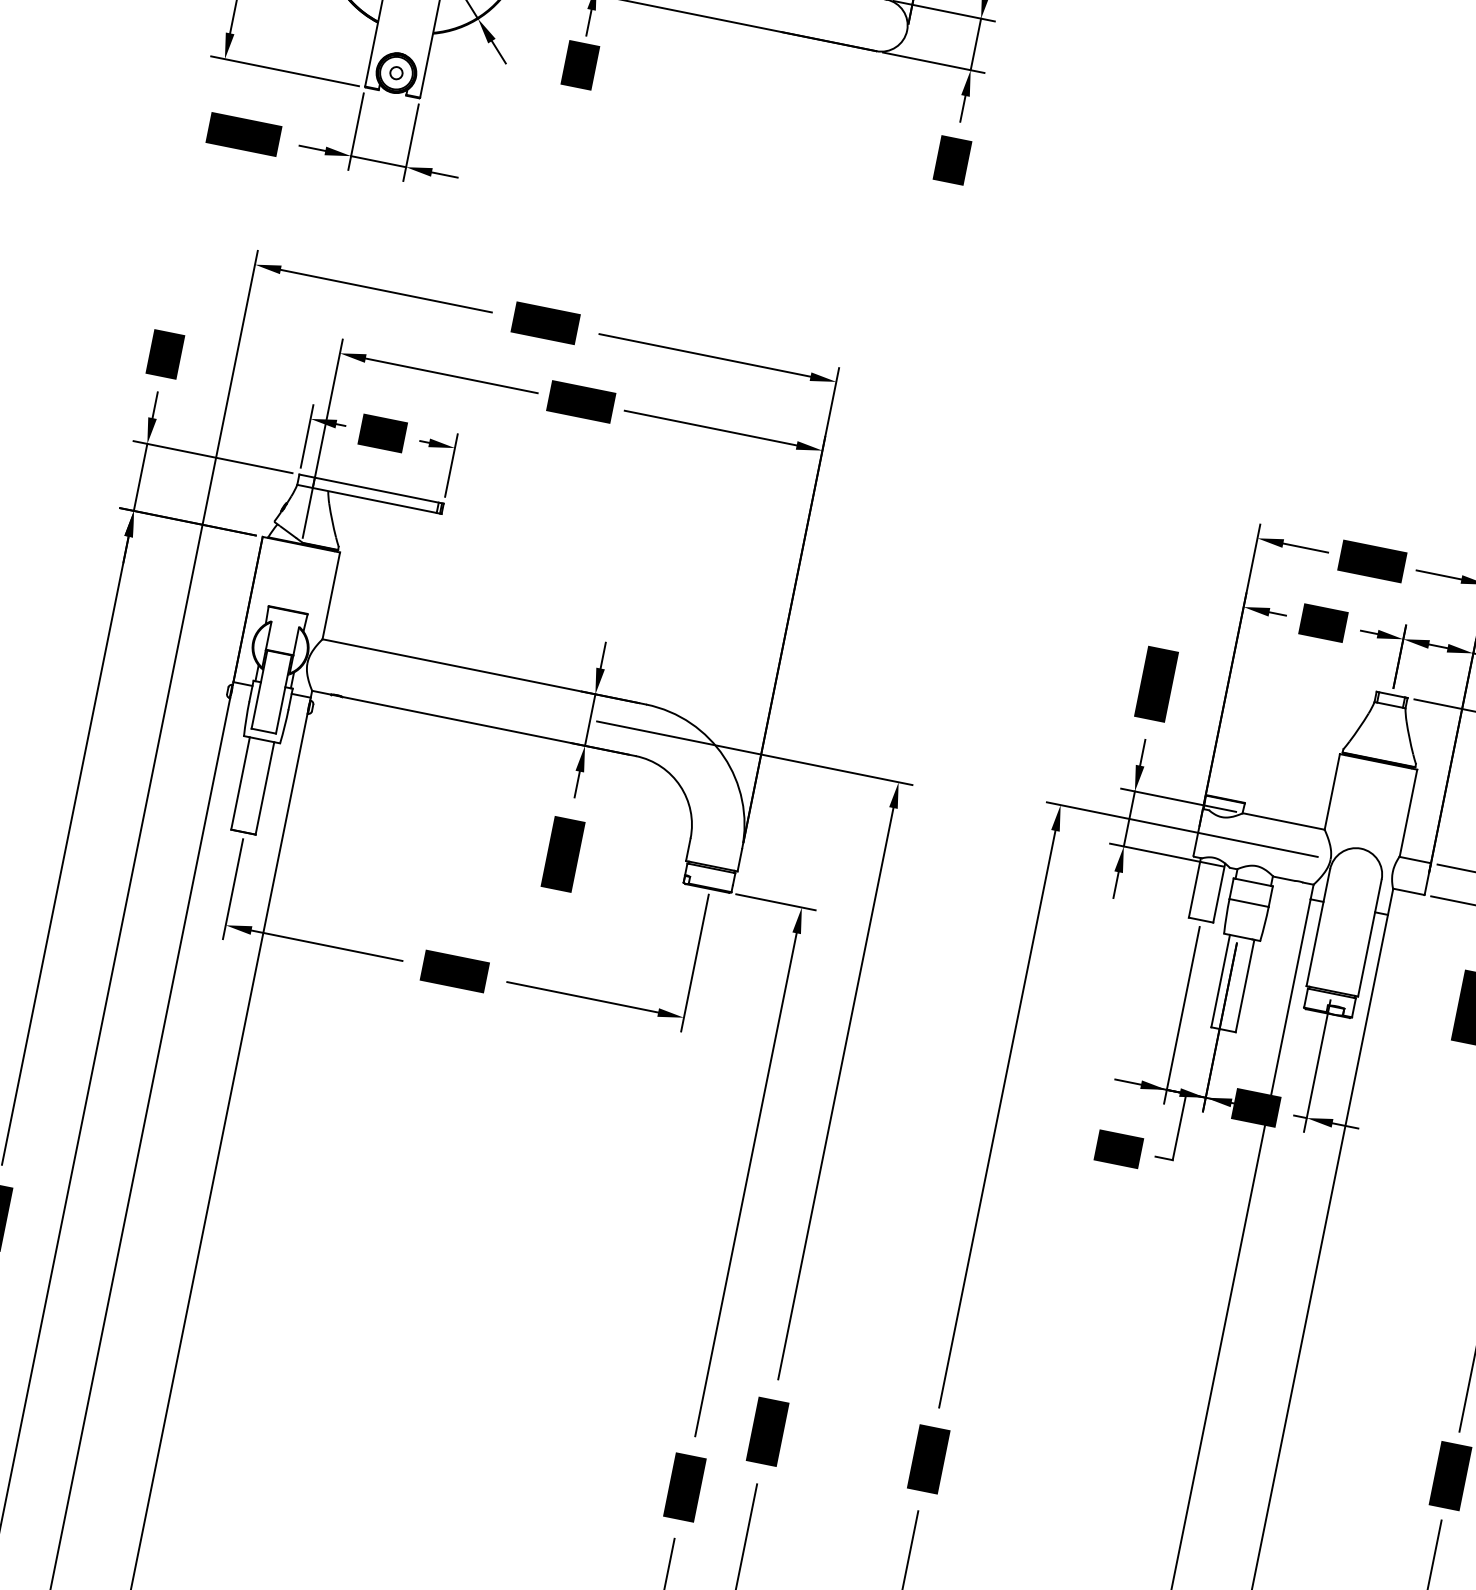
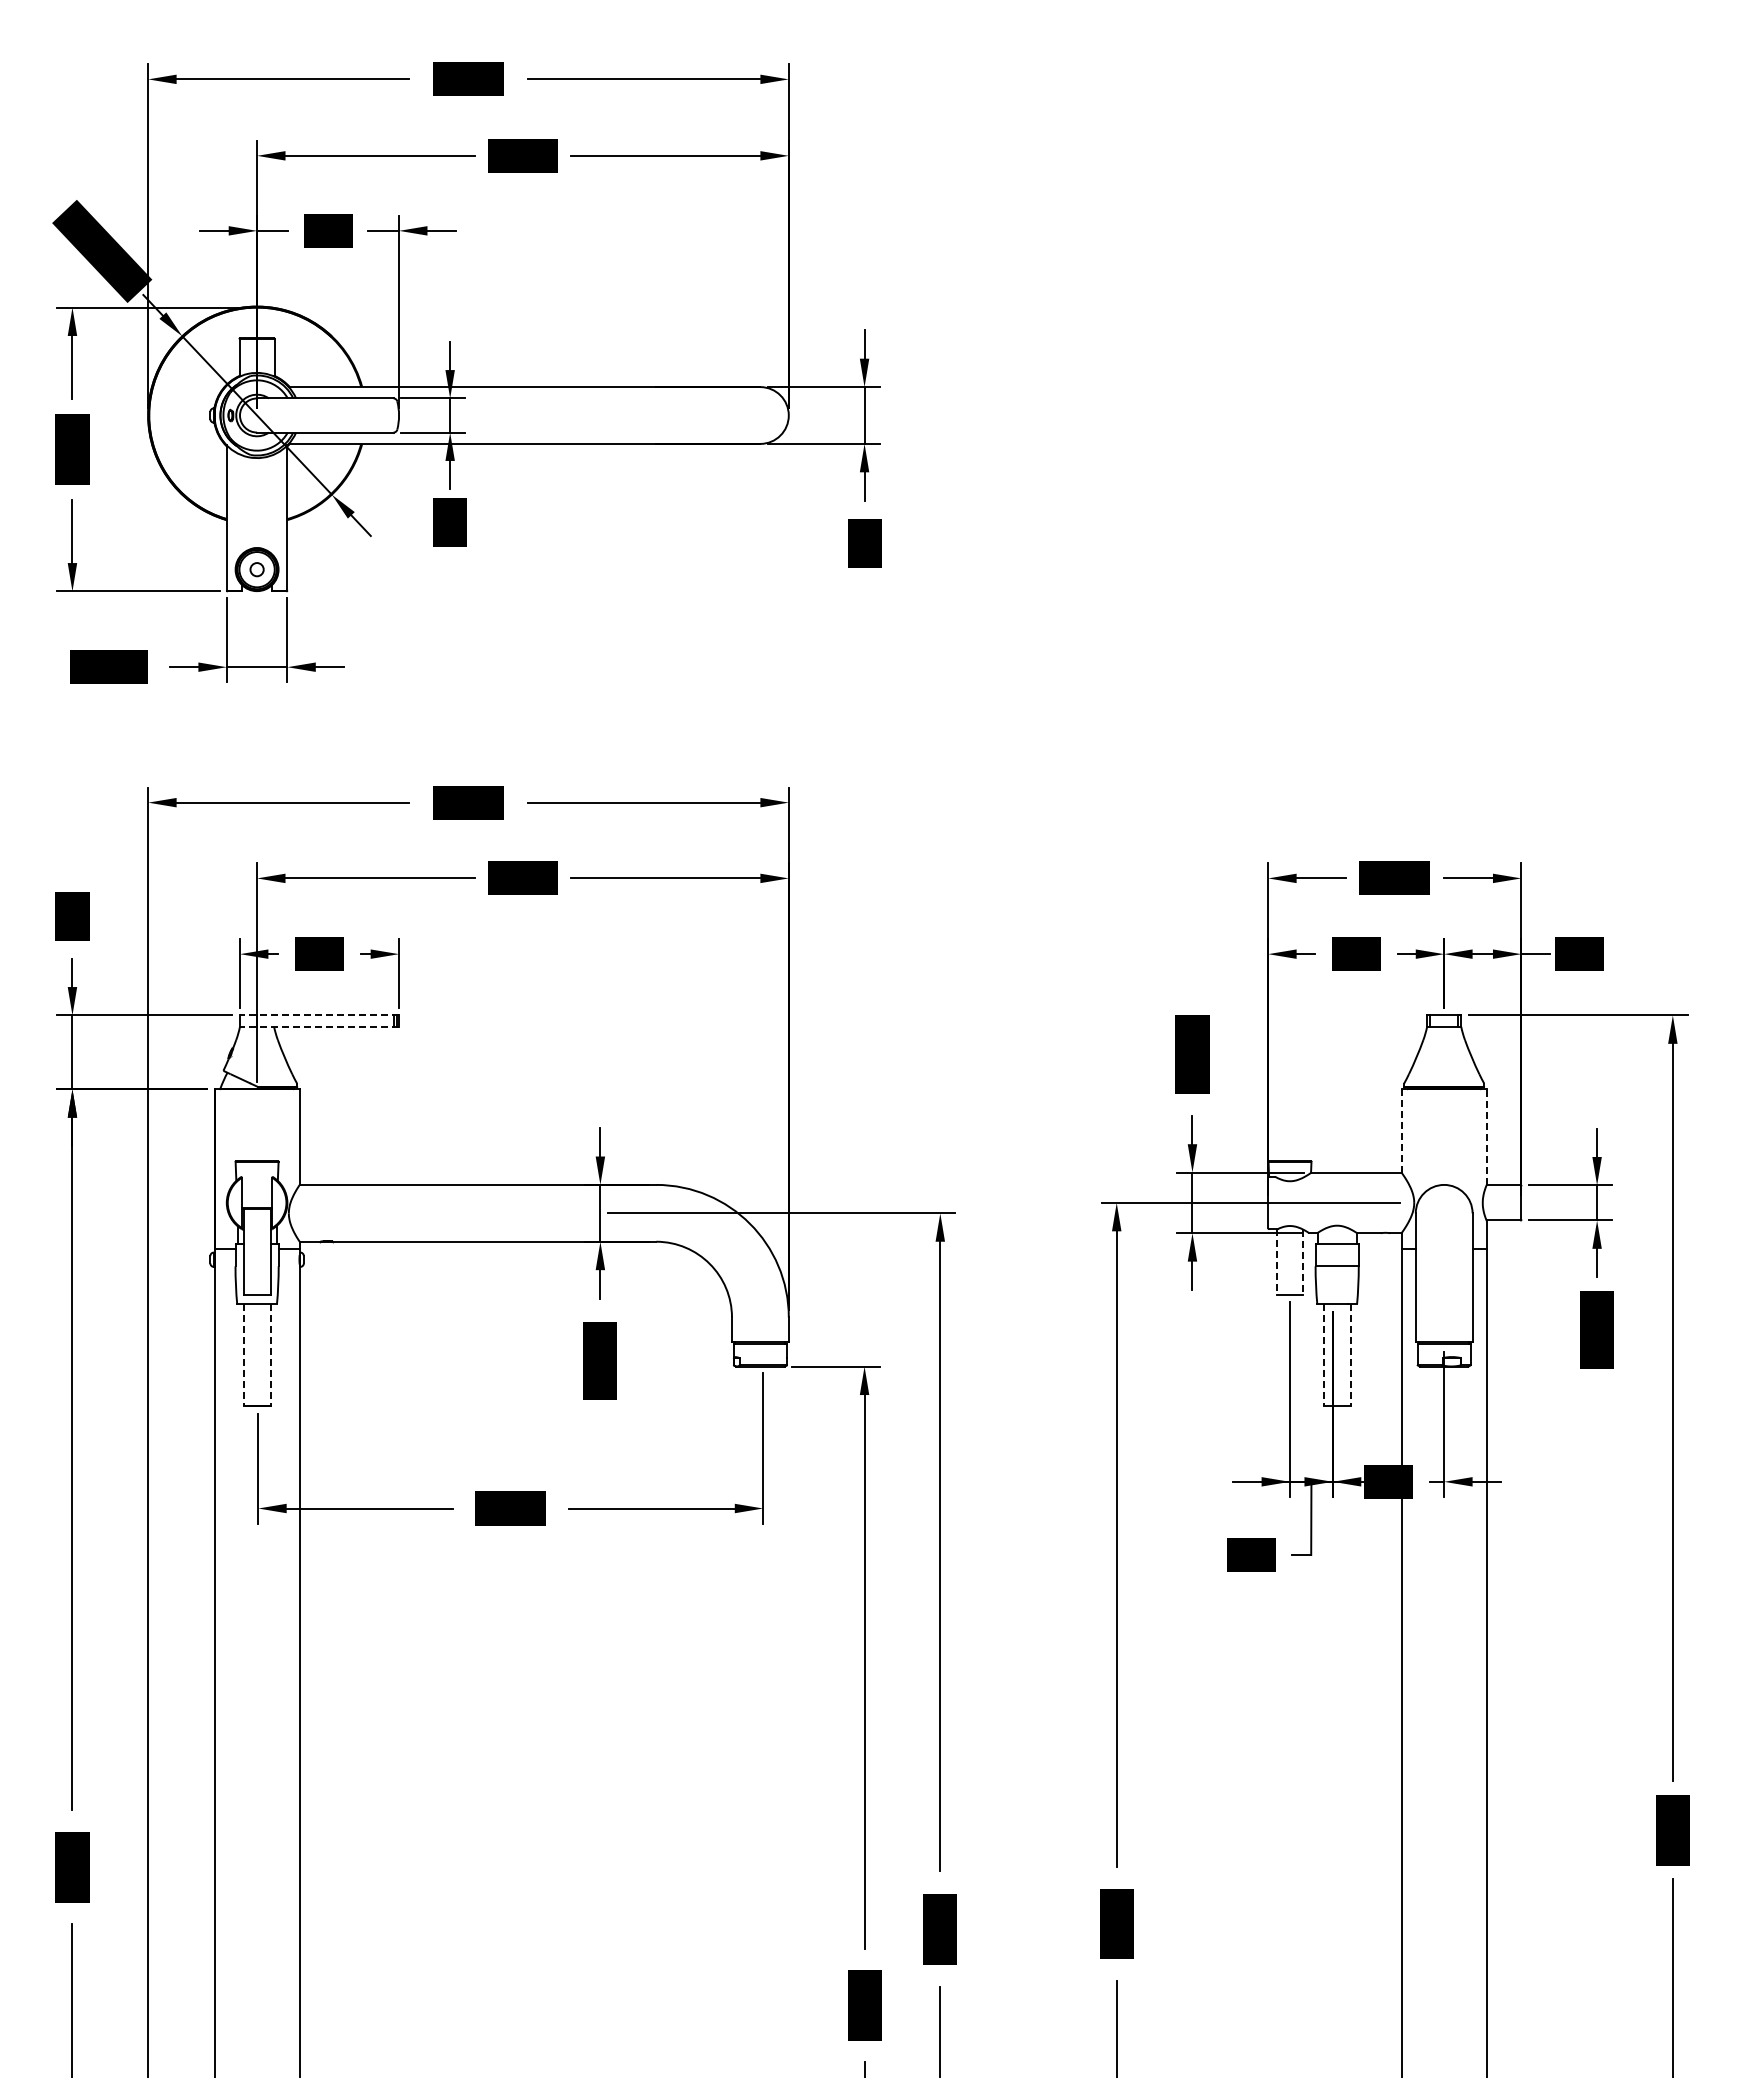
line: (371, 489) -> (319, 1015), solid -> dashed
line: (369, 499) -> (319, 1026), solid -> dashed
line: (240, 783) -> (243, 1355), solid -> dashed
line: (264, 788) -> (270, 1355), solid -> dashed
line: (1332, 791) -> (1401, 1130), solid -> dashed
line: (1408, 813) -> (1486, 1137), solid -> dashed
line: (1194, 887) -> (1276, 1261), solid -> dashed
line: (1219, 893) -> (1303, 1262), solid -> dashed
line: (1220, 981) -> (1323, 1355), solid -> dashed
line: (1244, 986) -> (1350, 1355), solid -> dashed

